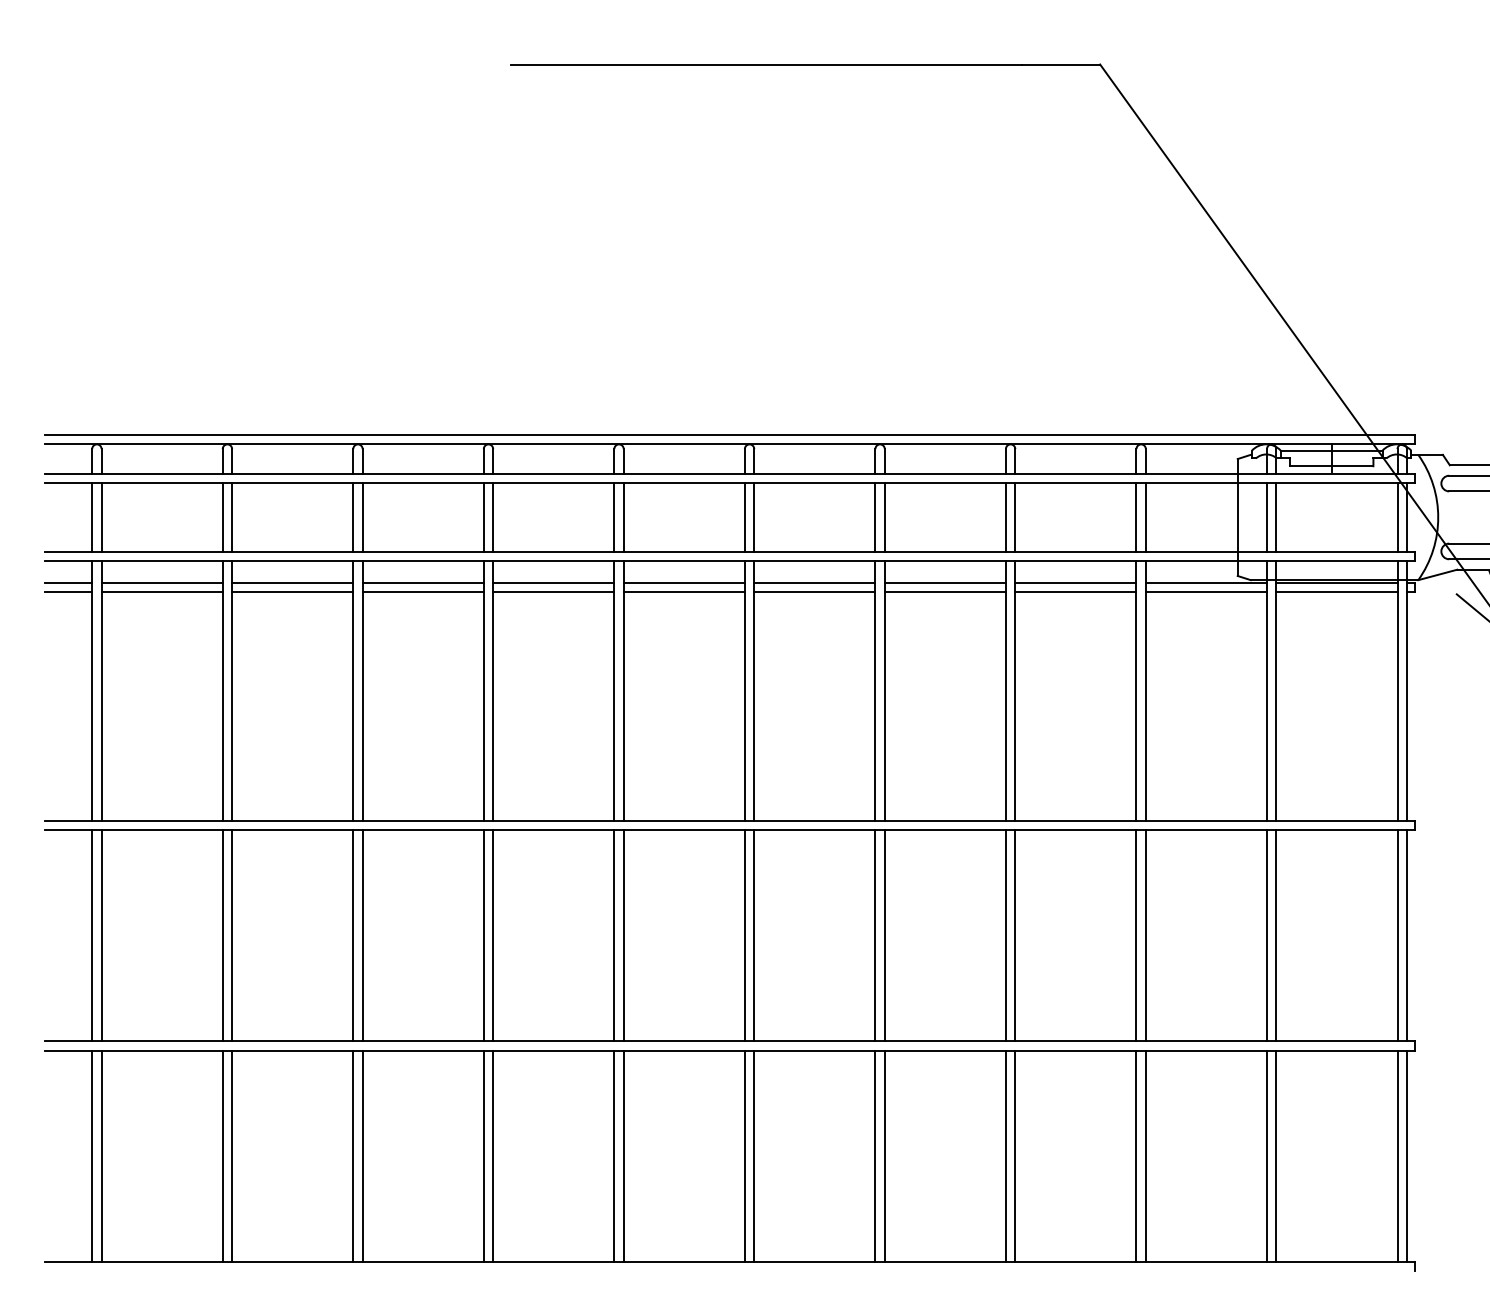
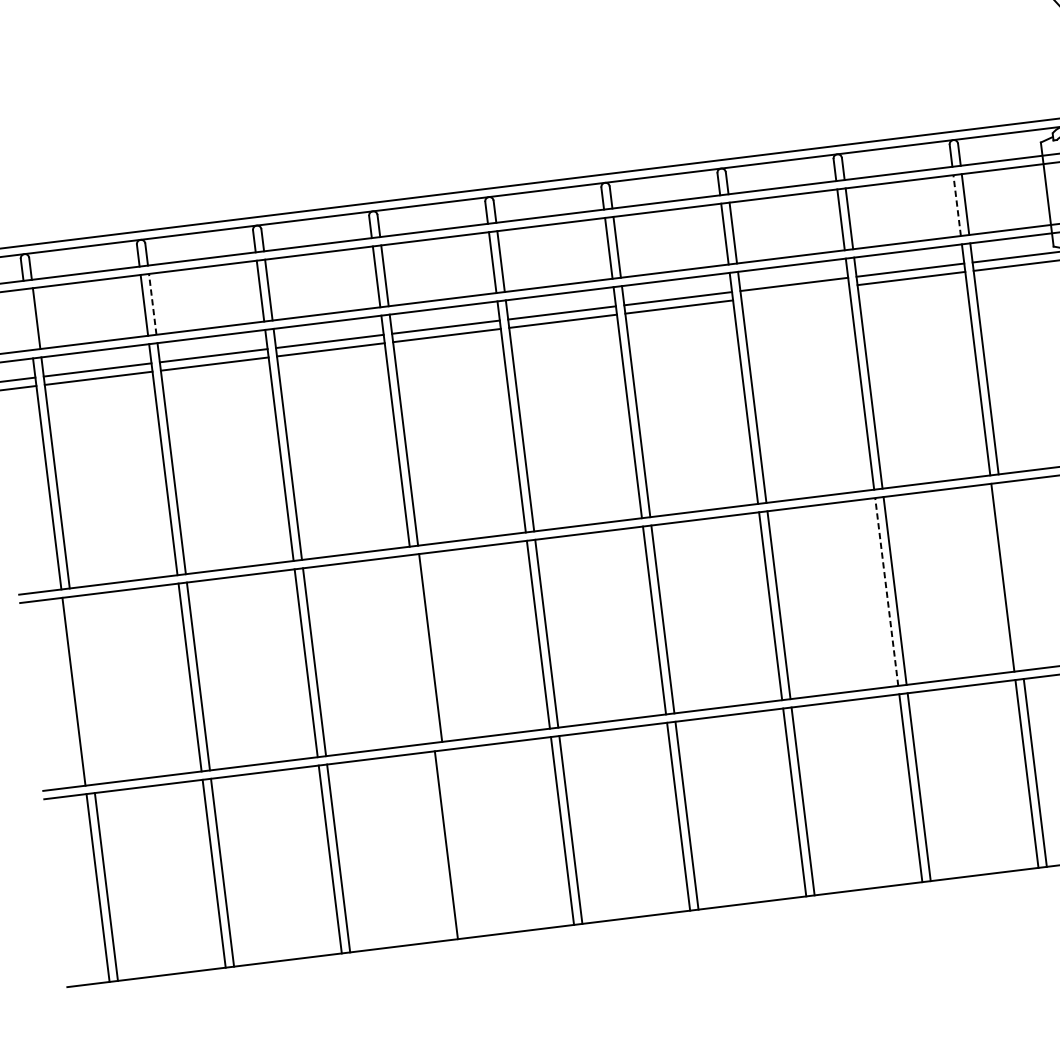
line: (92, 517) -> (28, 319), removed
line: (232, 517) -> (153, 304), solid -> dashed
line: (1136, 517) -> (957, 205), solid -> dashed
line: (944, 592) -> (794, 293), removed
line: (101, 935) -> (82, 690), removed
line: (483, 935) -> (422, 648), removed
line: (1005, 935) -> (886, 591), solid -> dashed
line: (1145, 935) -> (1010, 576), removed
line: (493, 1156) -> (455, 844), removed

